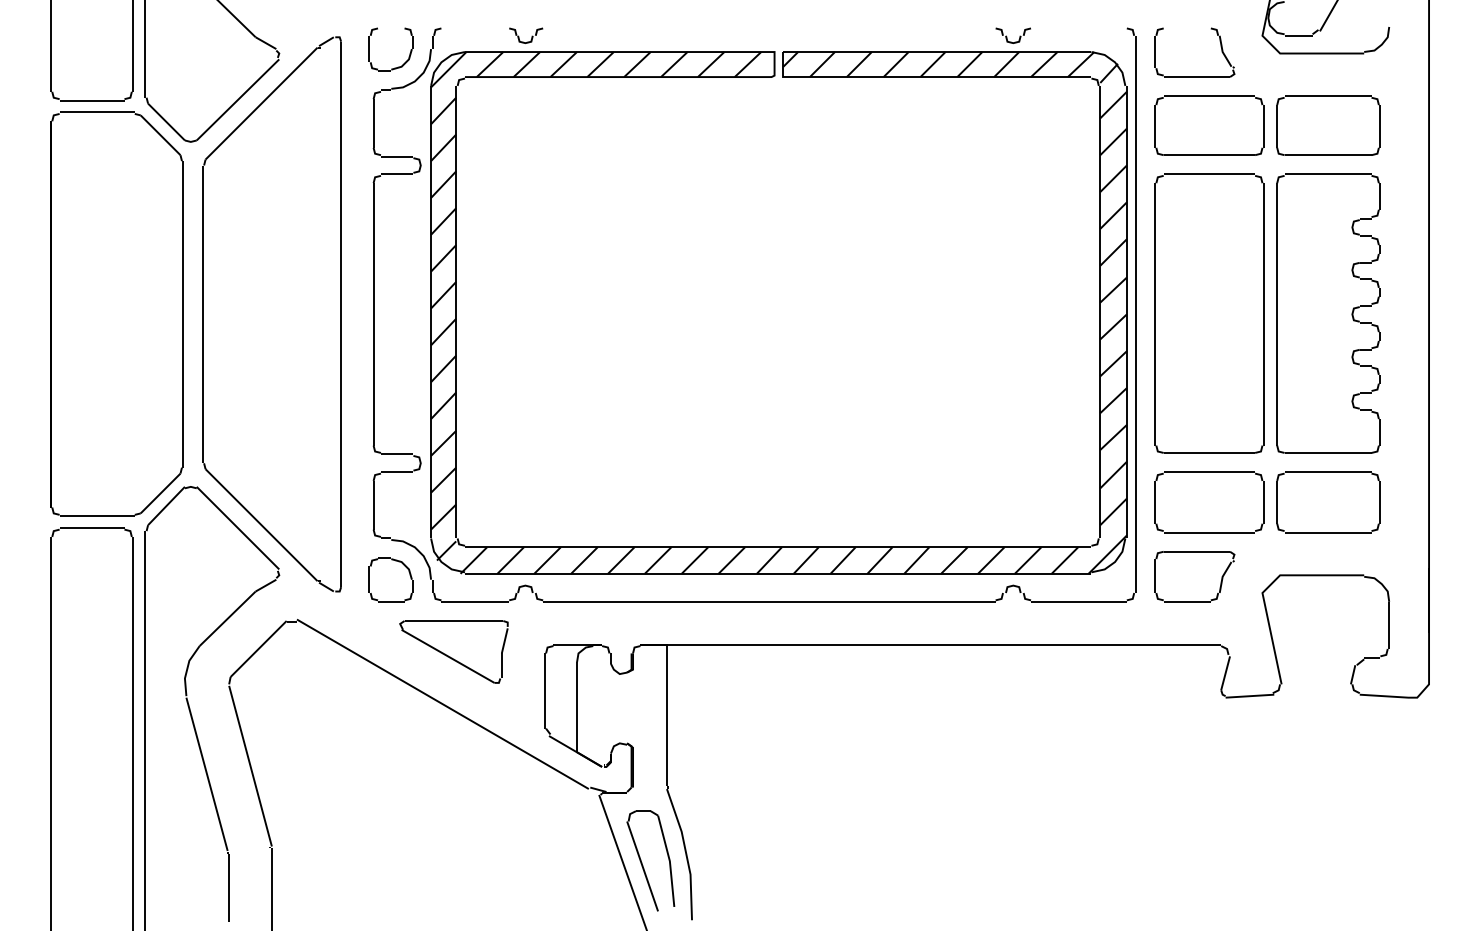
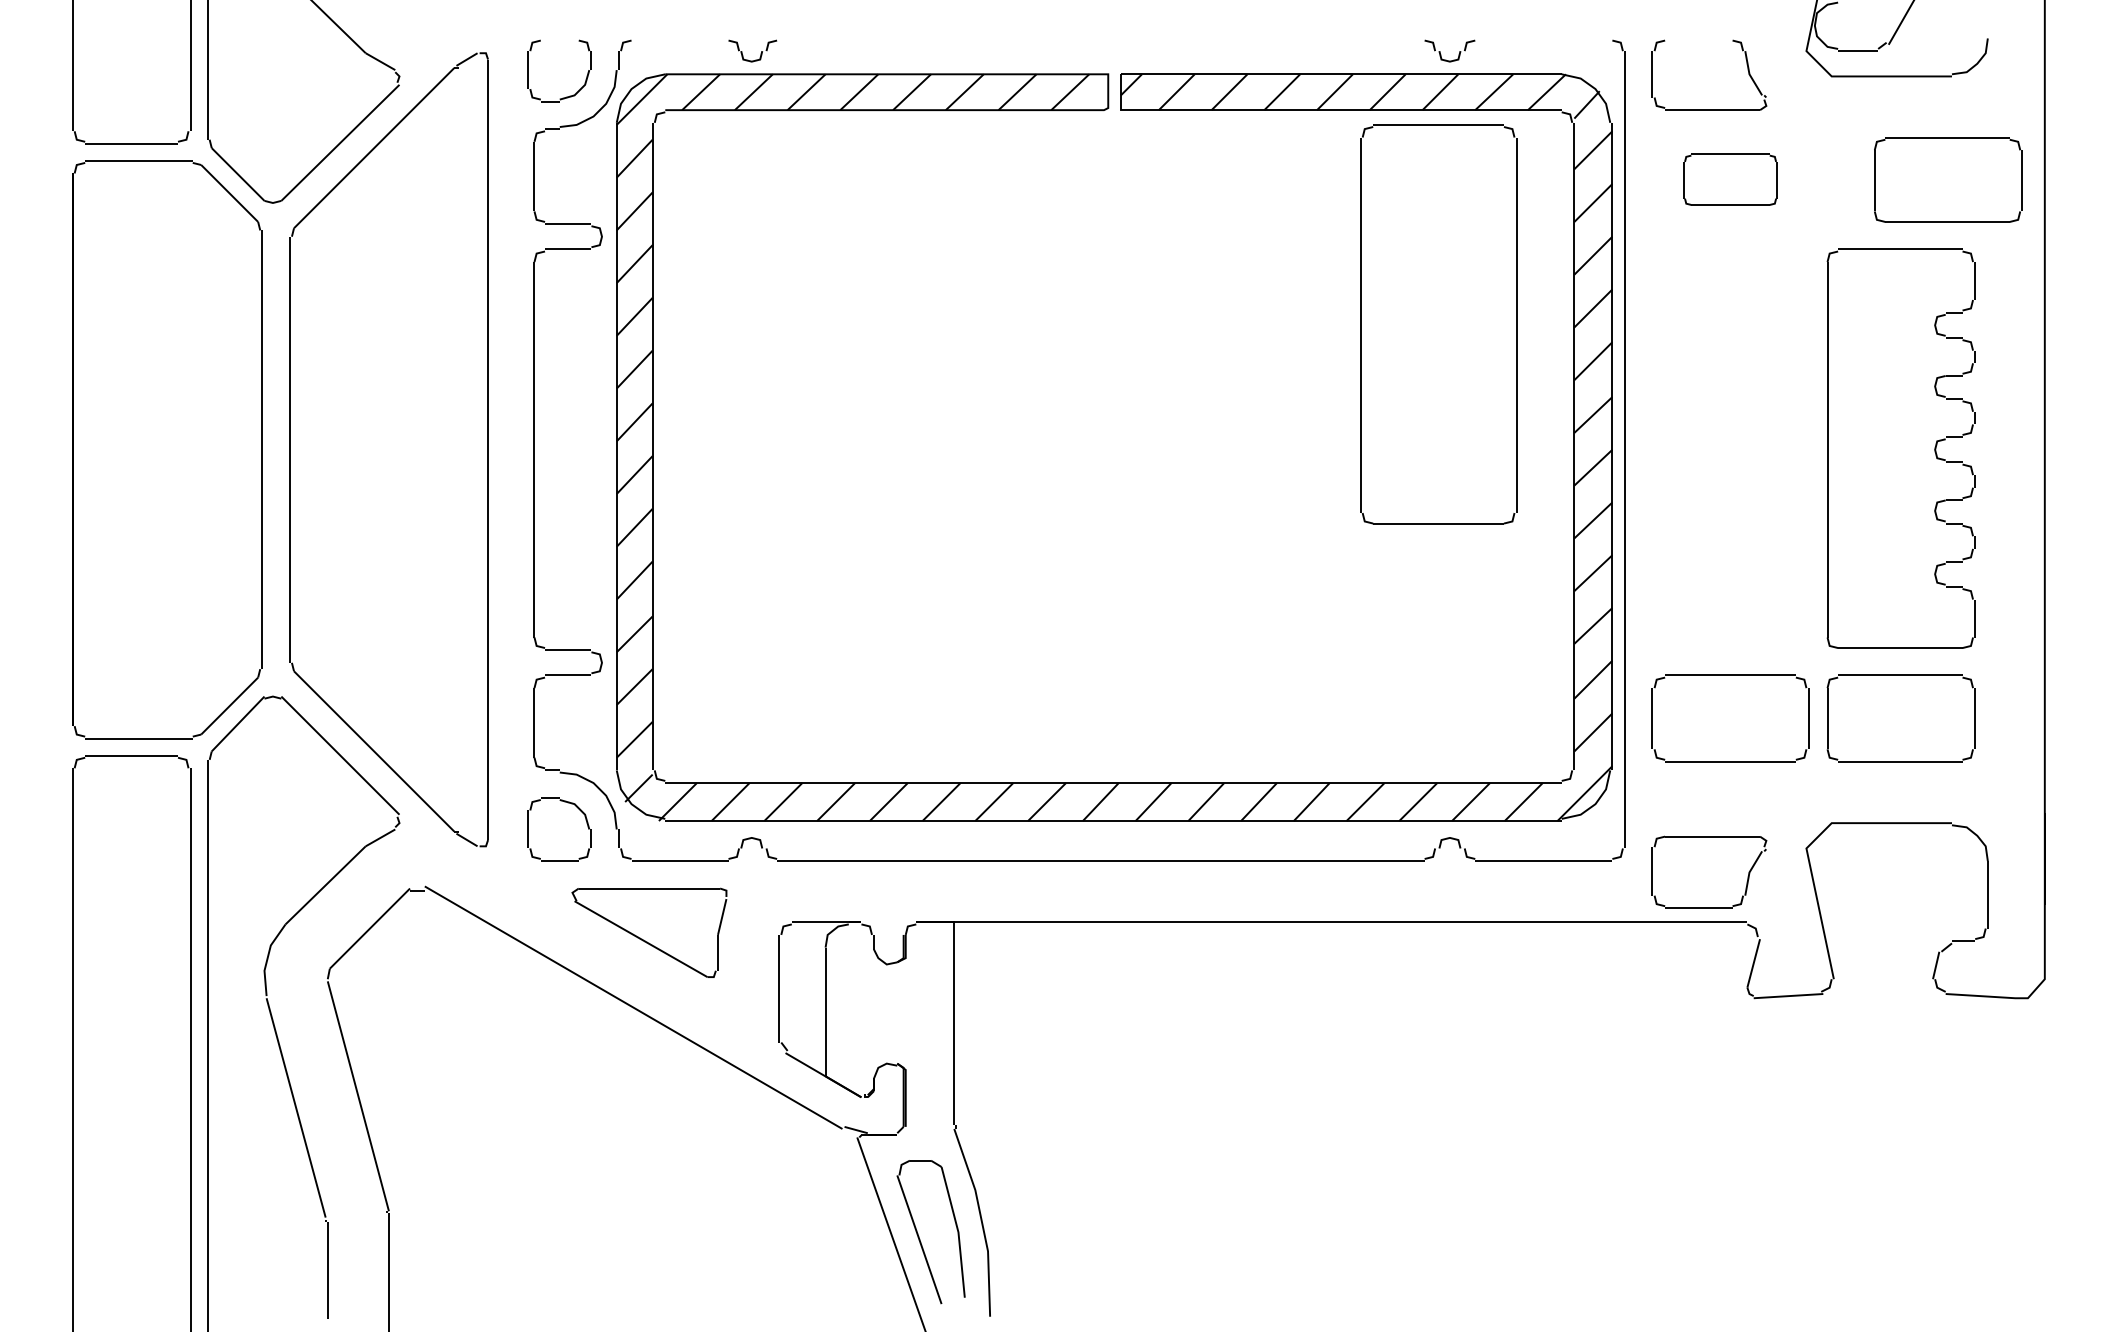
part: (1209, 125) -> (1730, 179), size x0.6
part: (1328, 125) -> (1948, 179), moved
part: (1209, 313) -> (1438, 323), moved
part: (1194, 576) -> (1709, 872), moved

